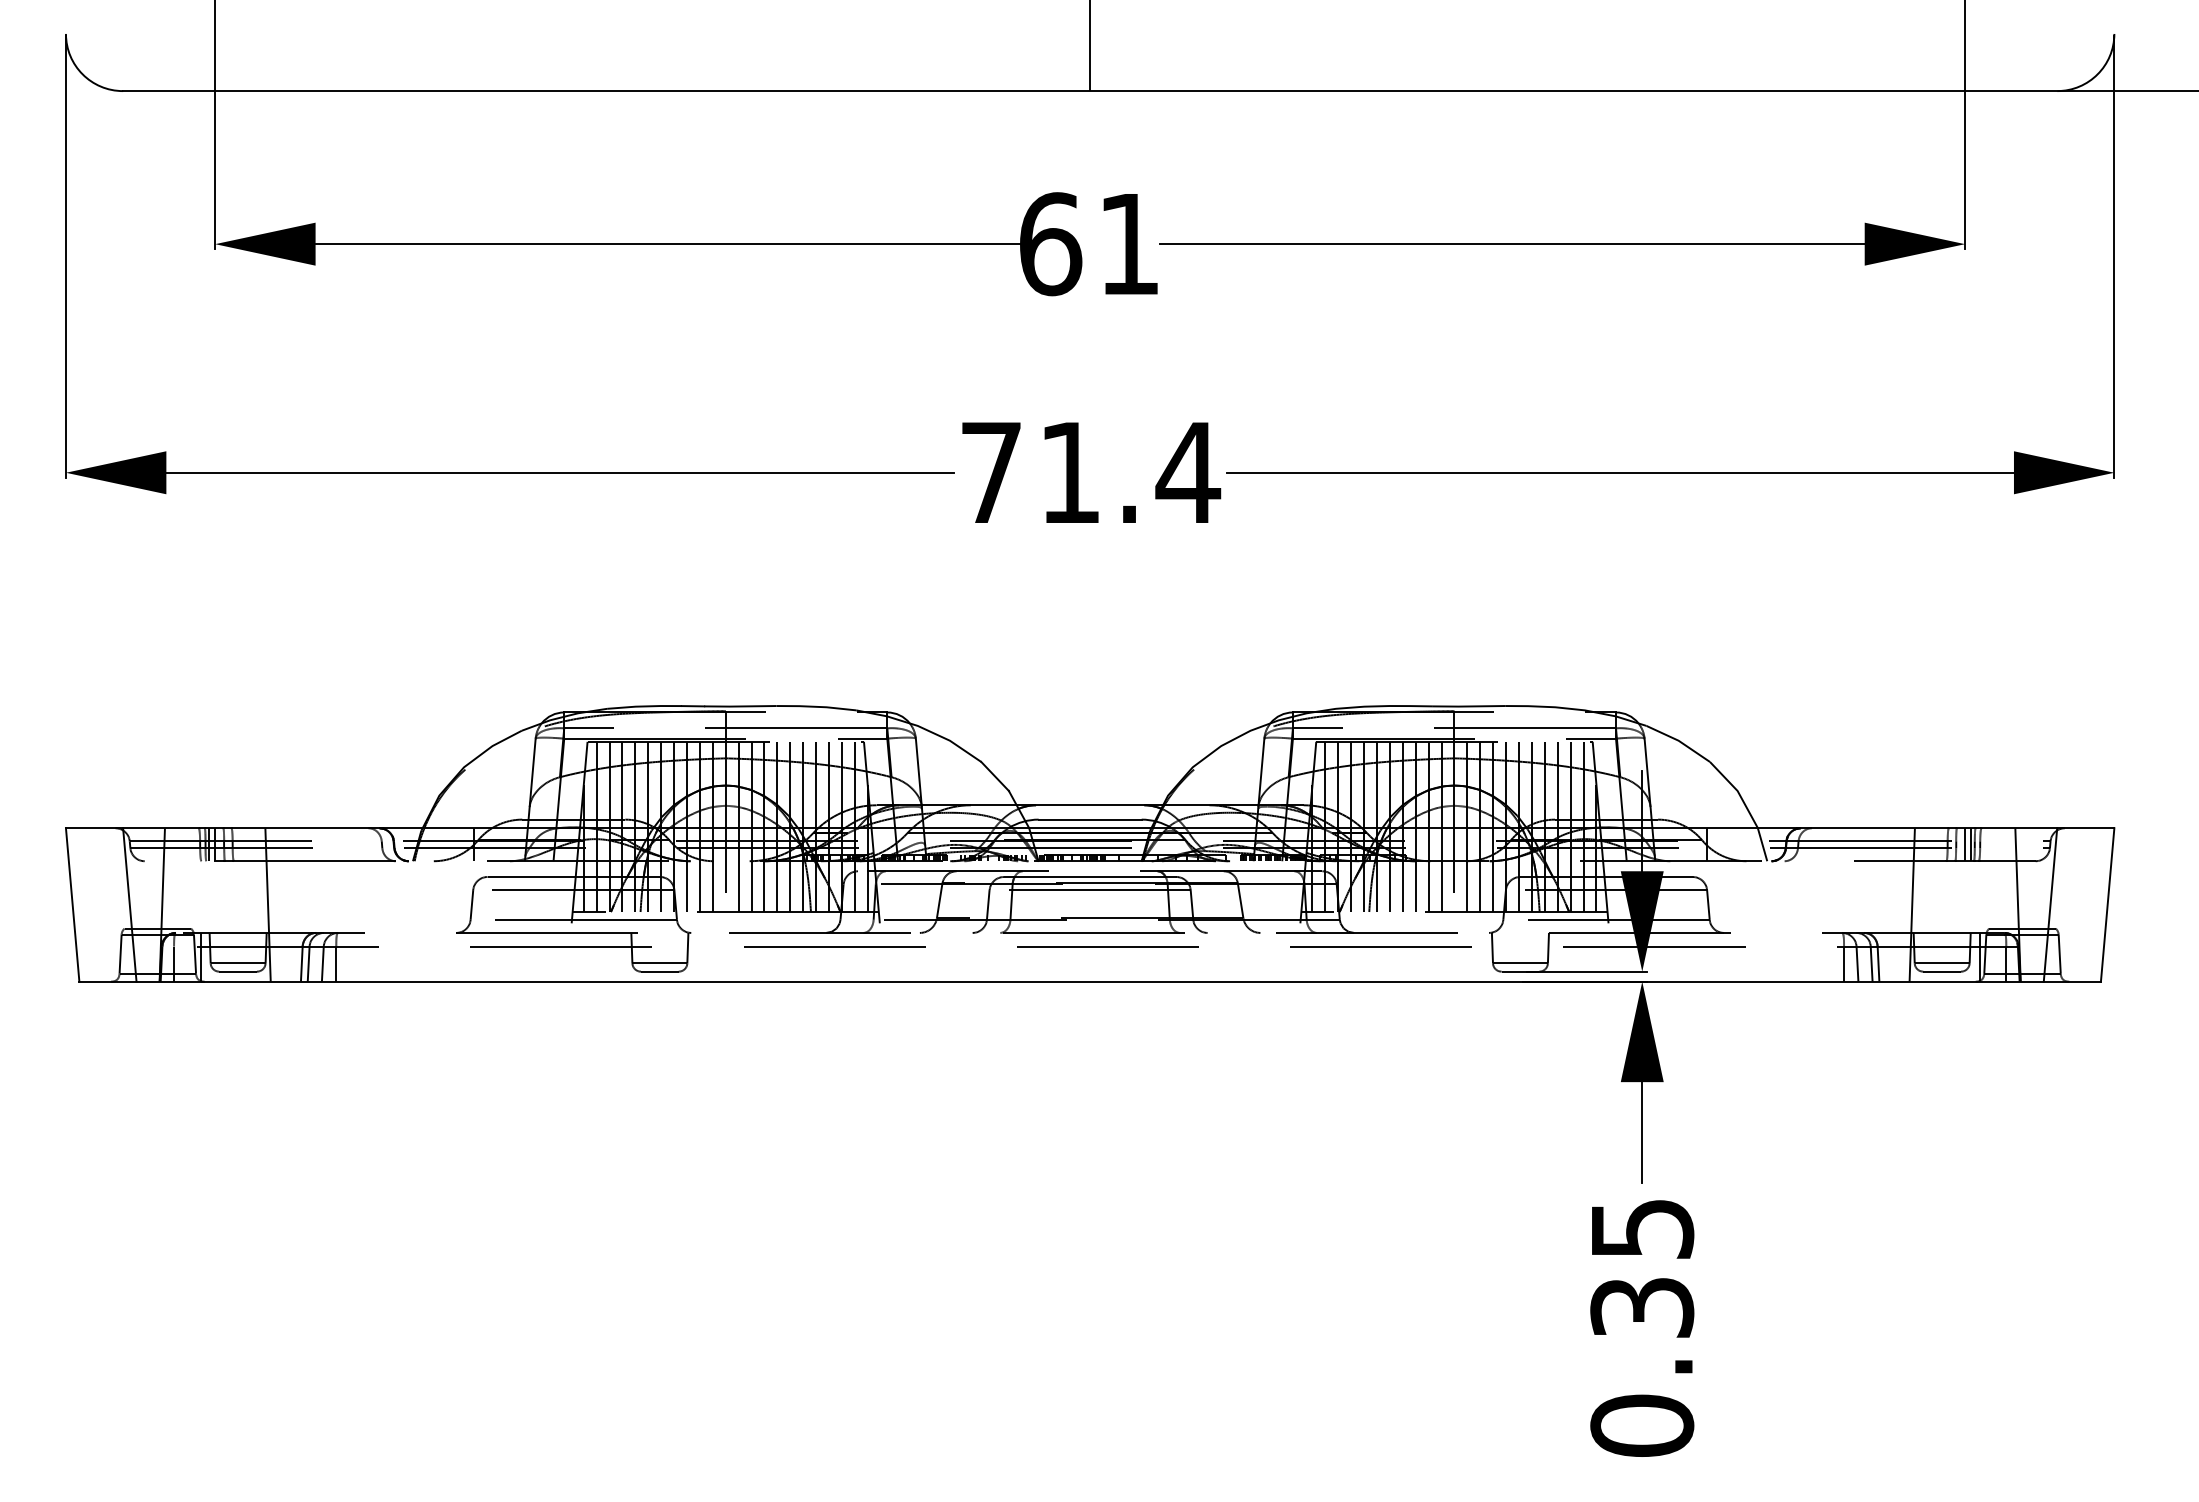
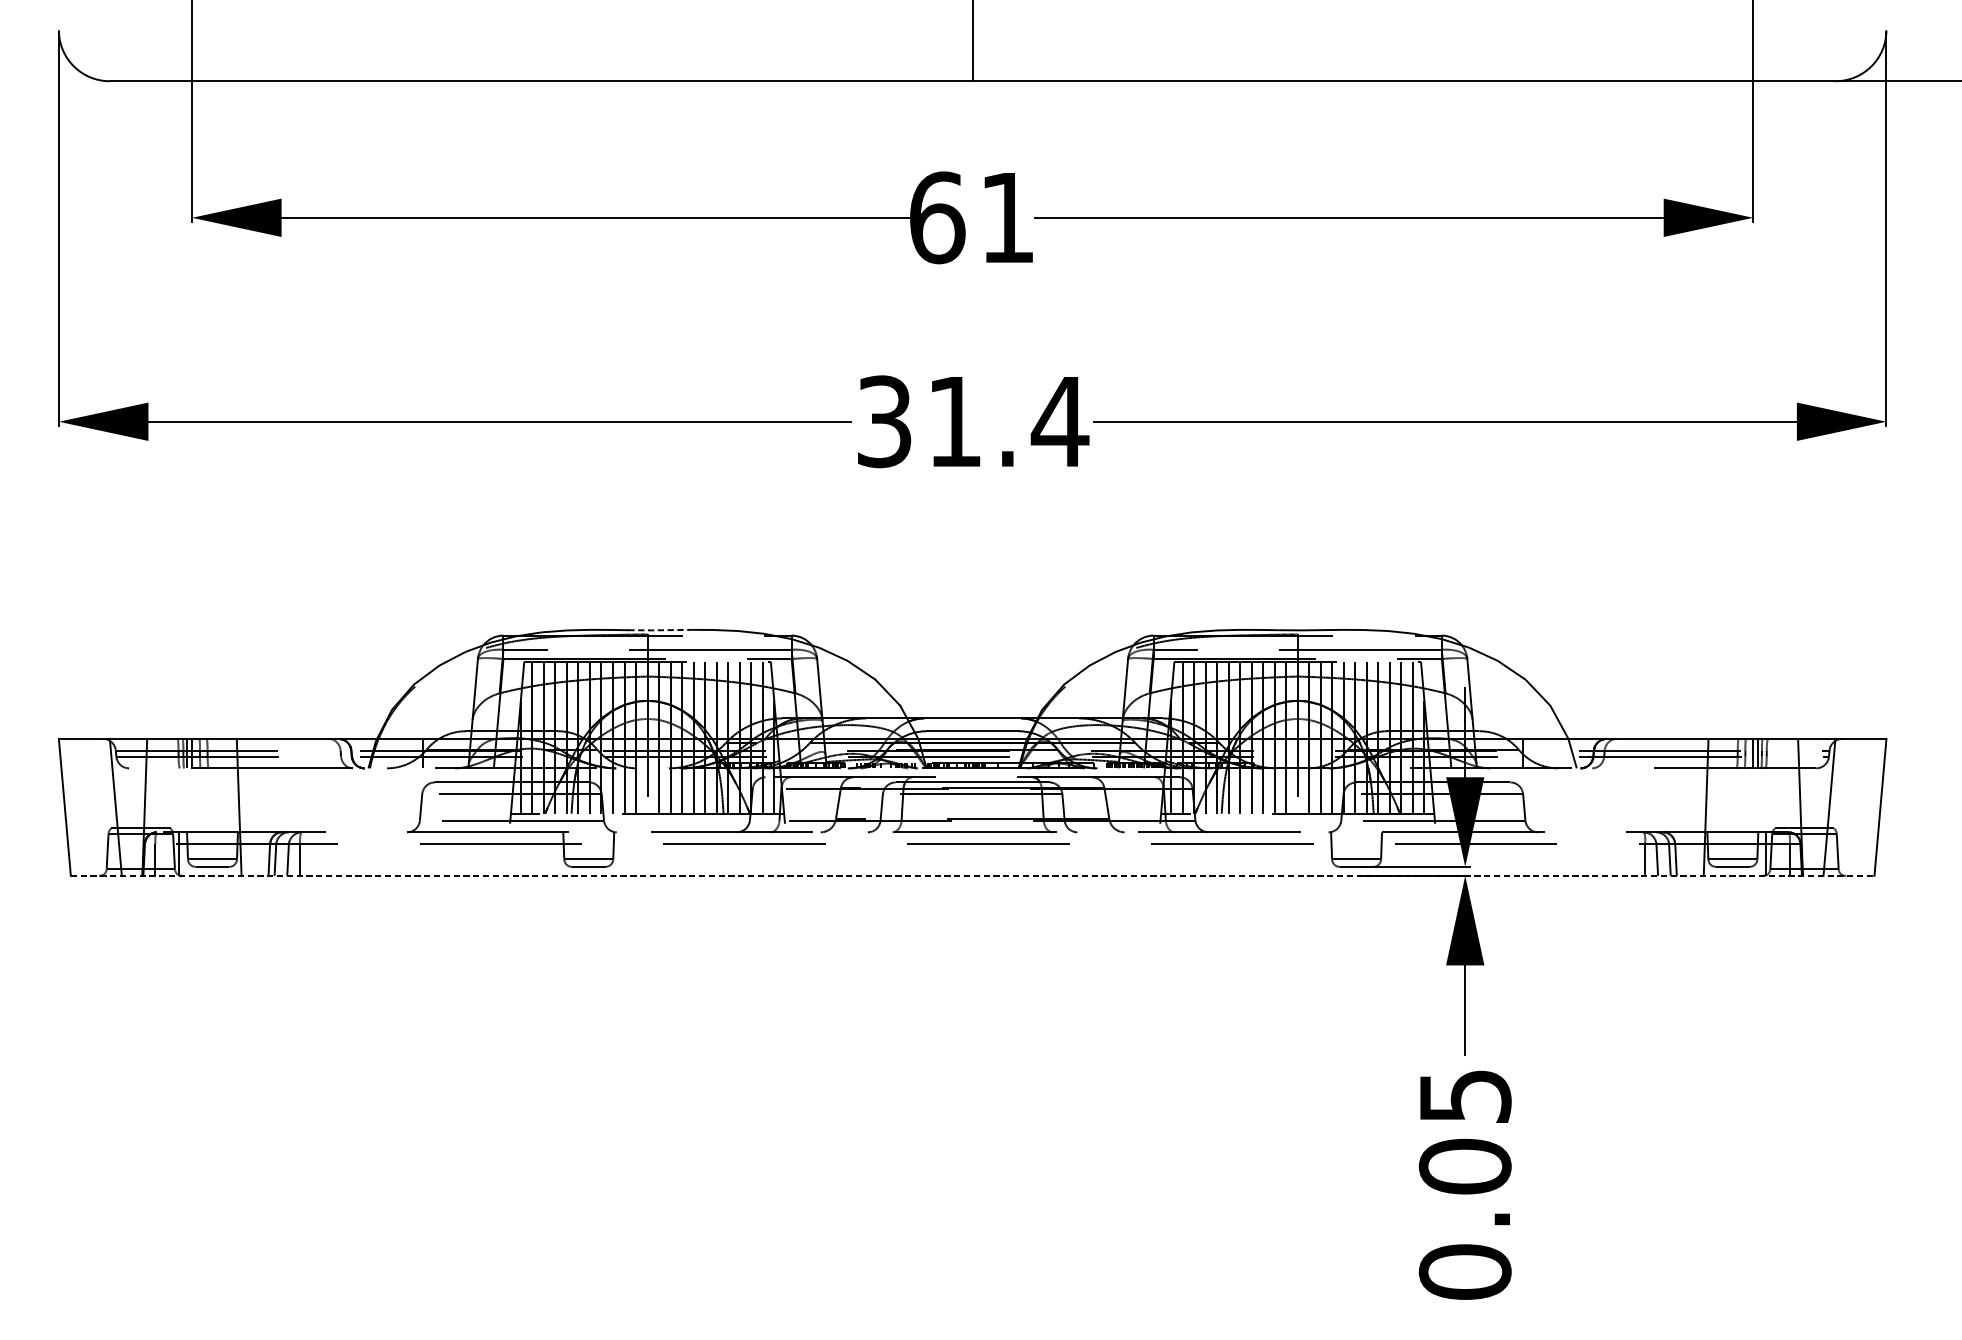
text: (991, 472) -> (884, 421), 71.4 -> 31.4
line: (739, 706) -> (659, 630), solid -> dashed
line: (1090, 981) -> (972, 875), solid -> dashed
text: (1642, 1307) -> (1465, 1166), 0.35 -> 0.05

